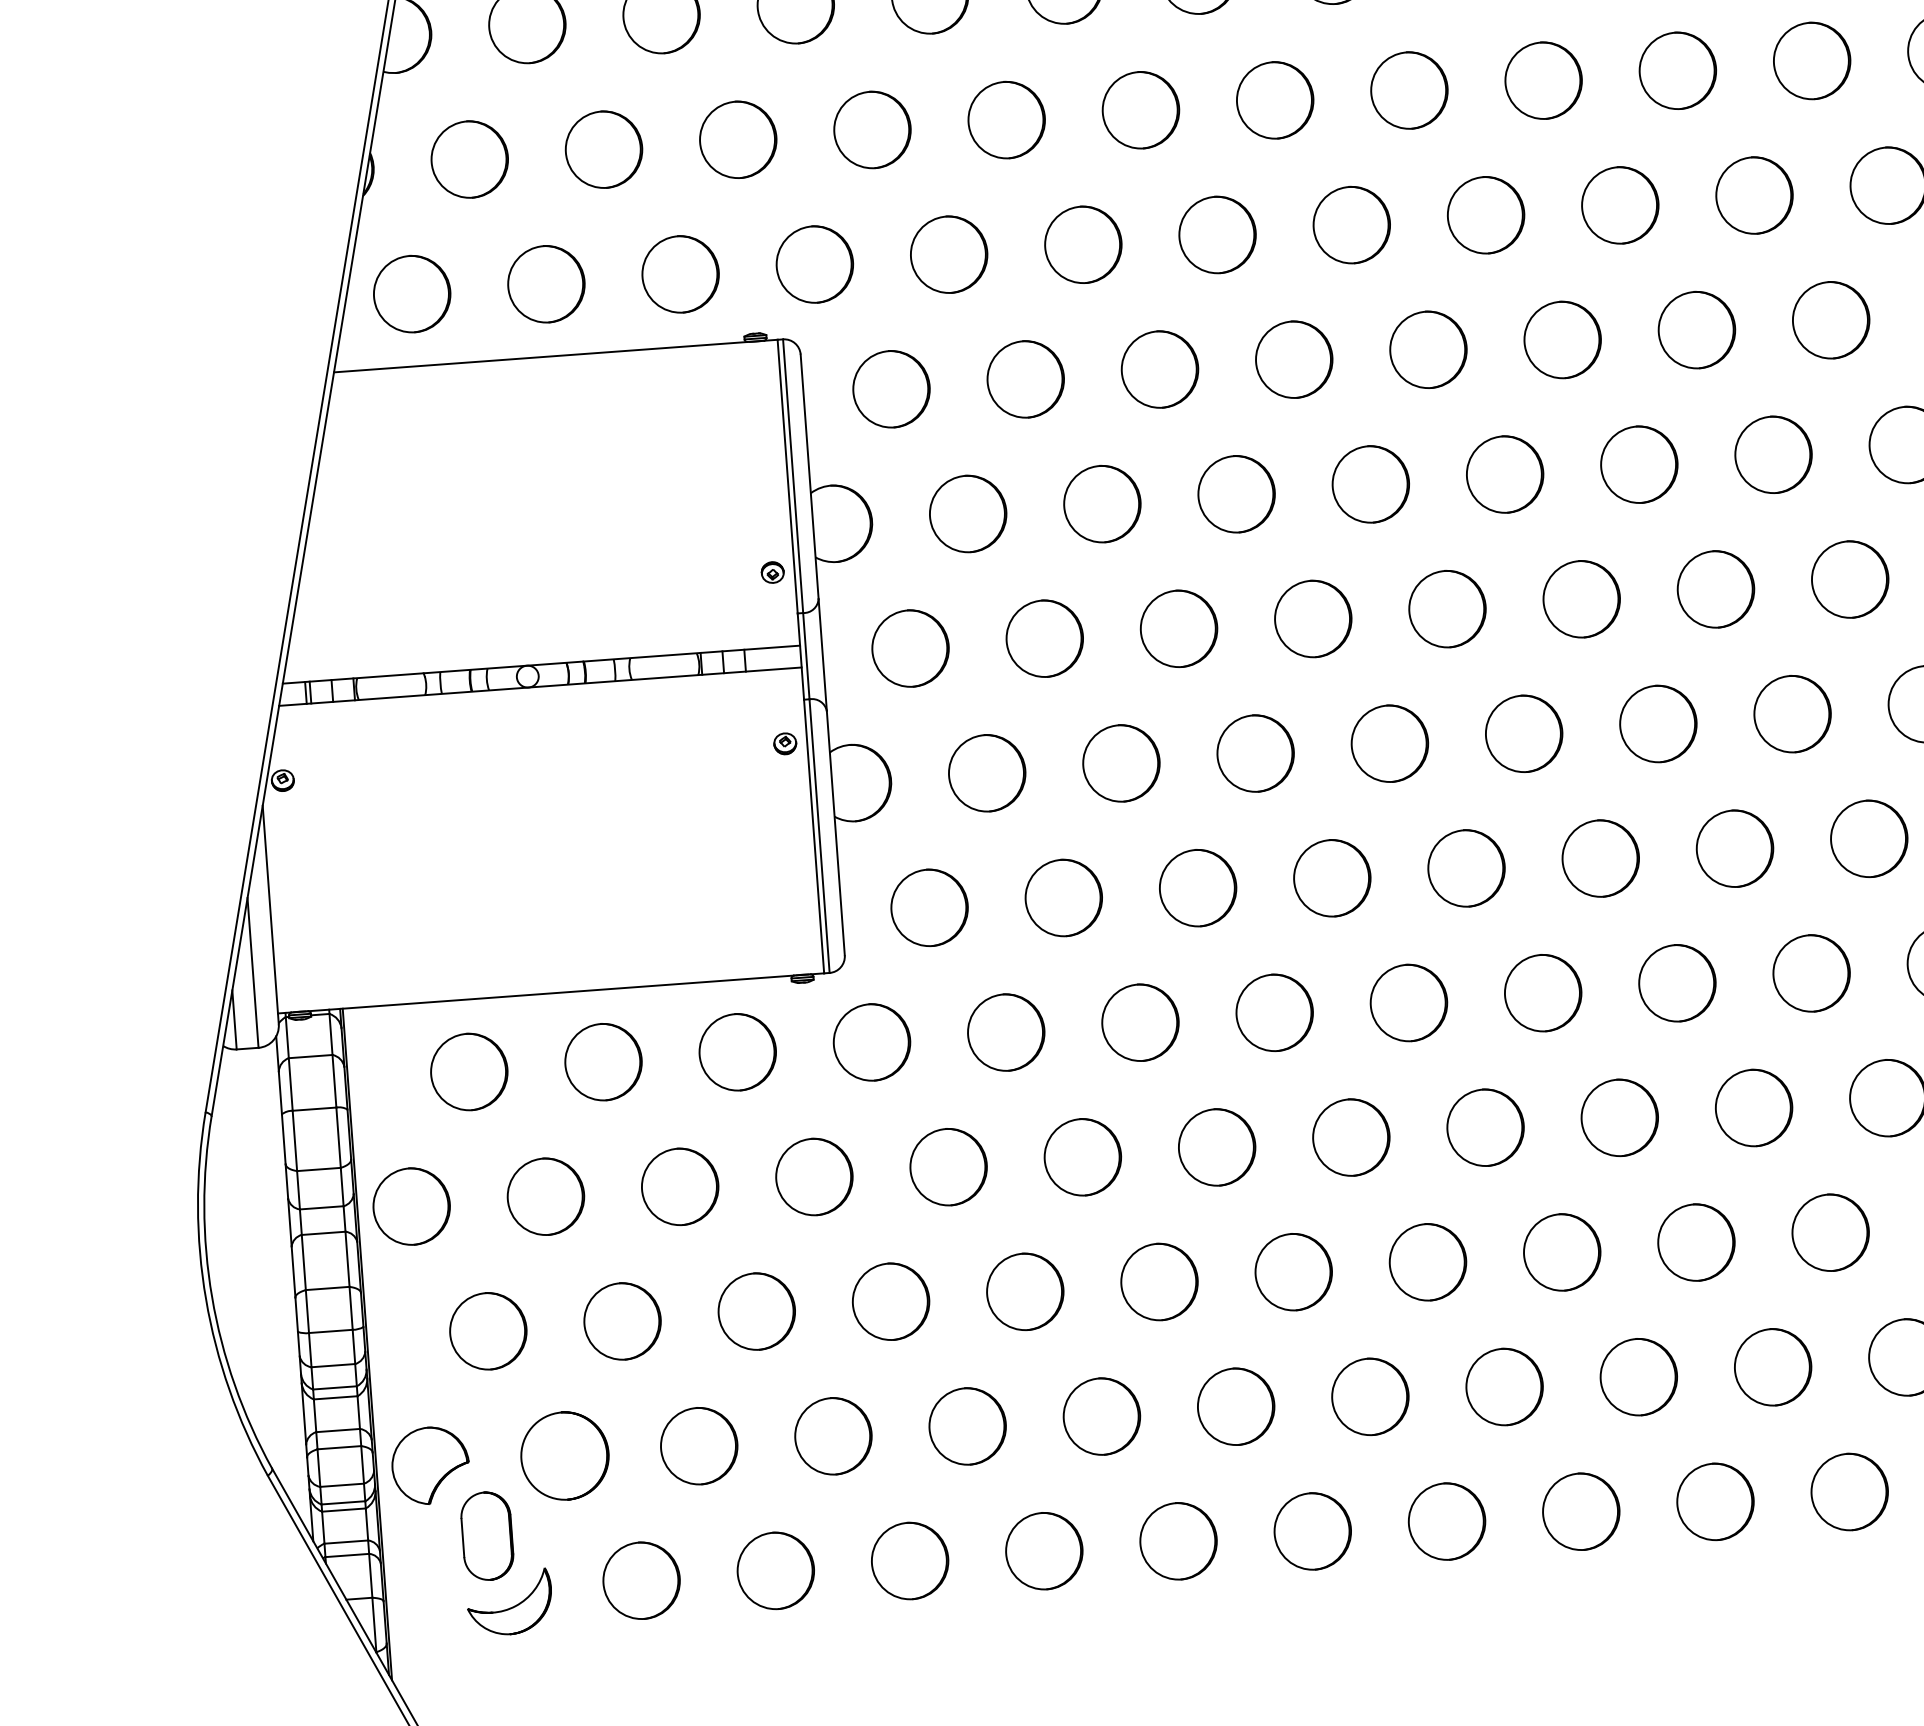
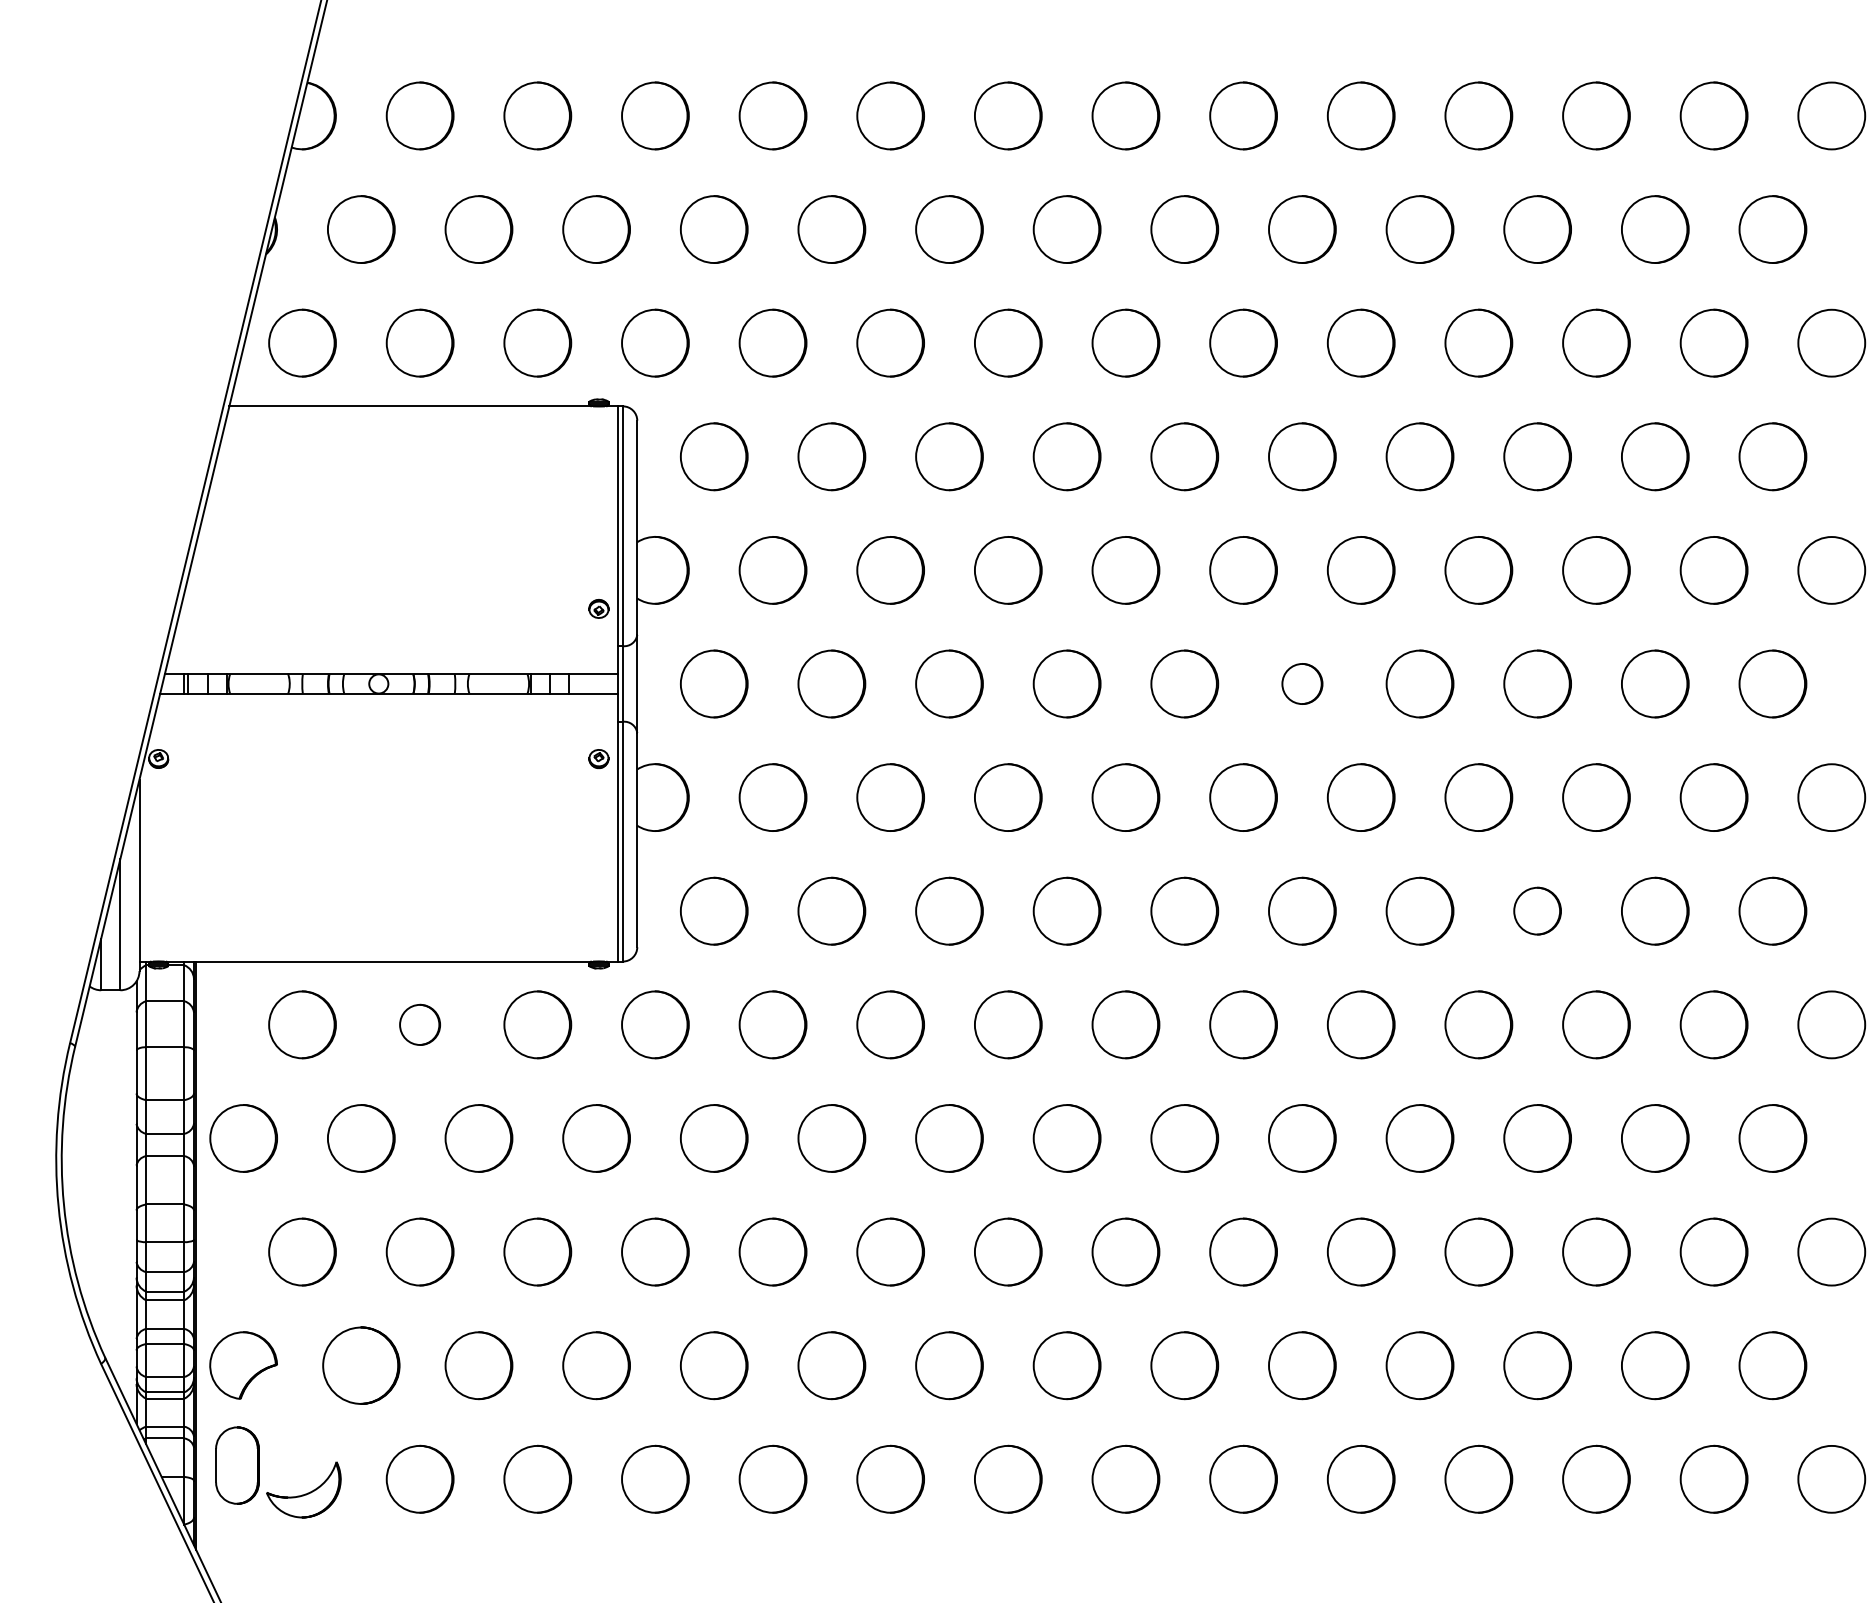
part: (1581, 598) -> (1302, 683), size x0.6
part: (1868, 838) -> (1537, 910), size x0.7
part: (602, 1061) -> (419, 1024), size x0.6
part: (487, 1536) -> (237, 1465), moved

